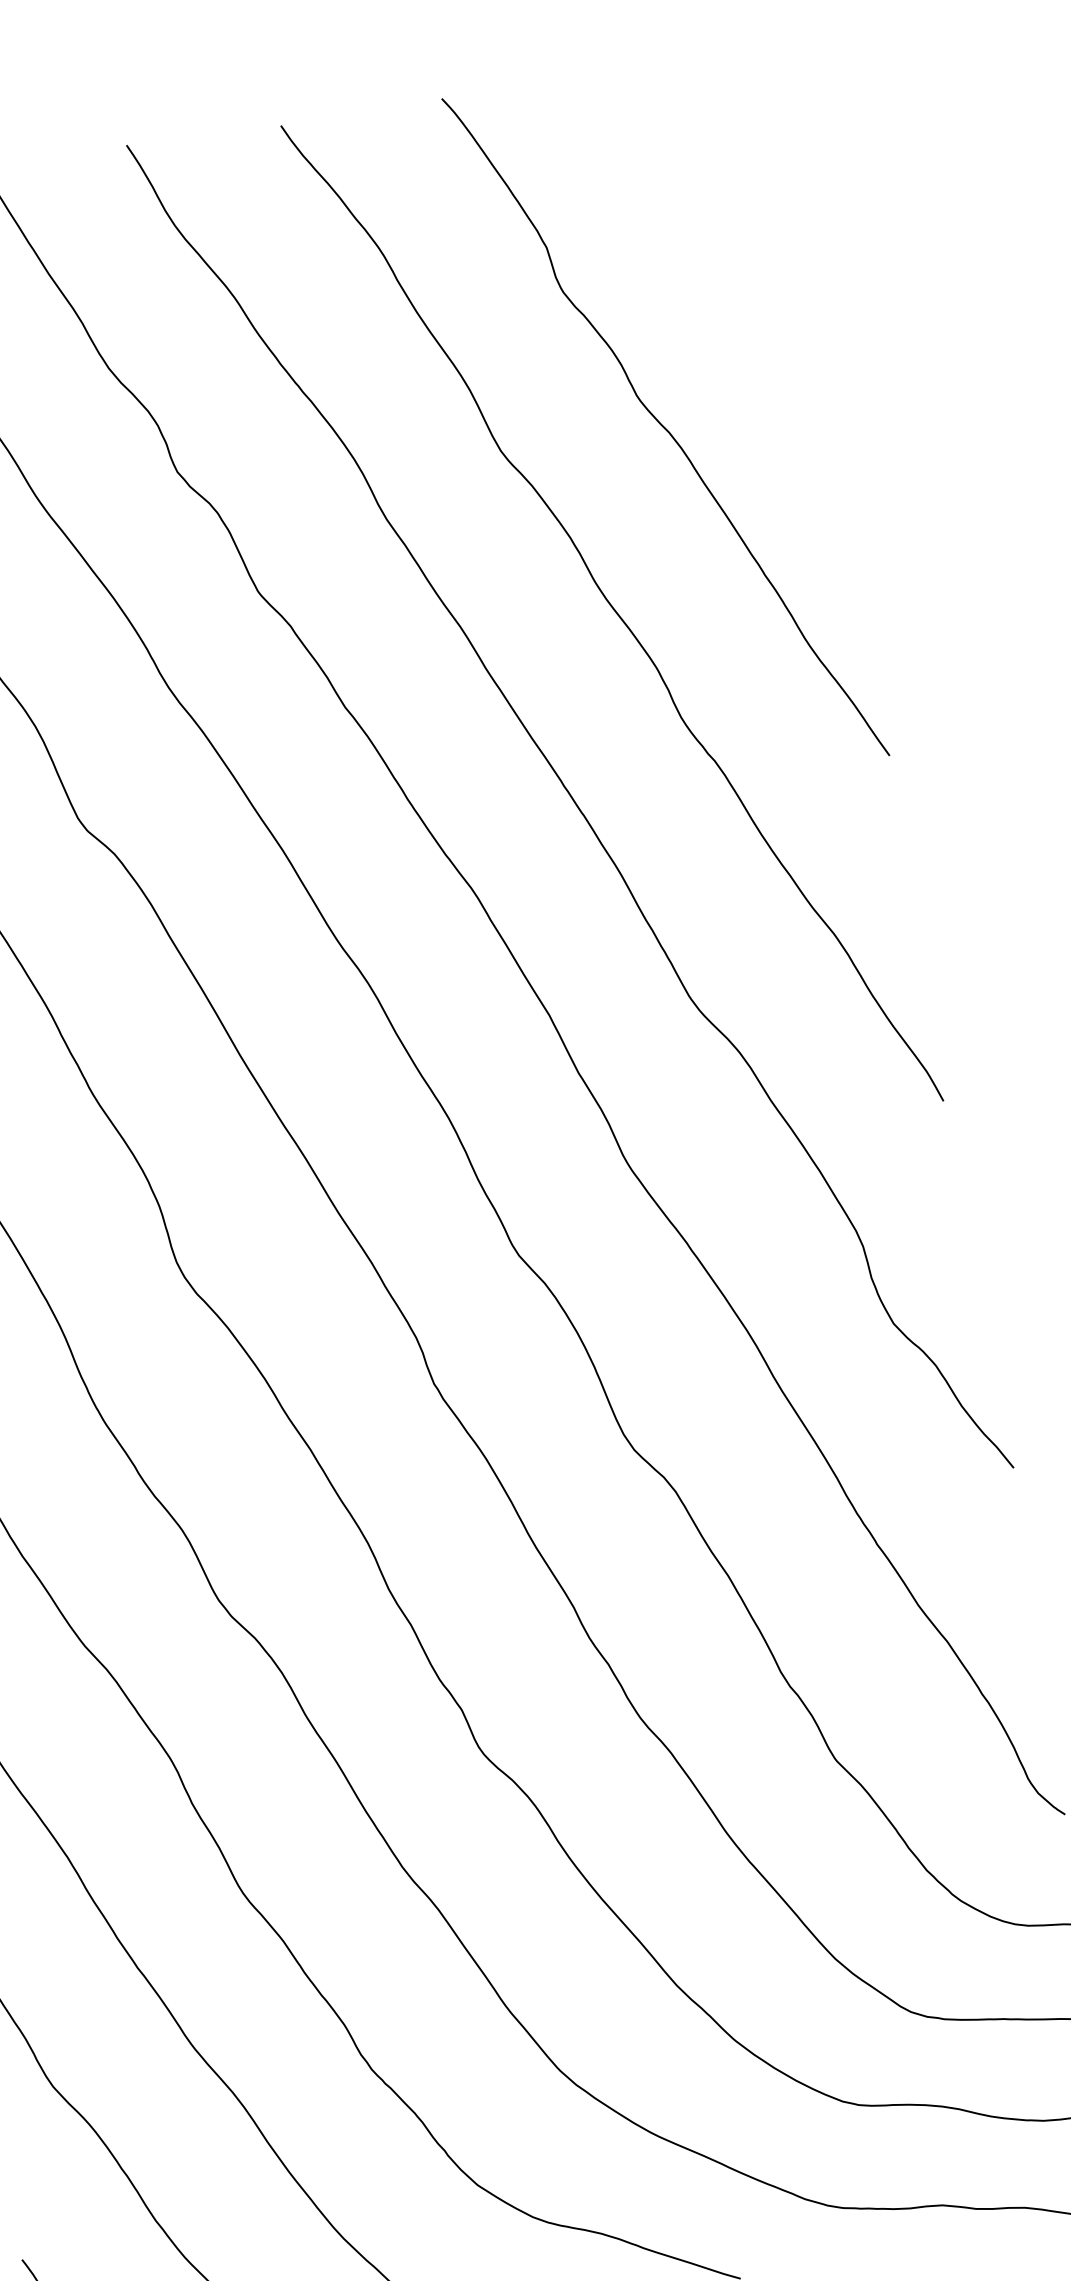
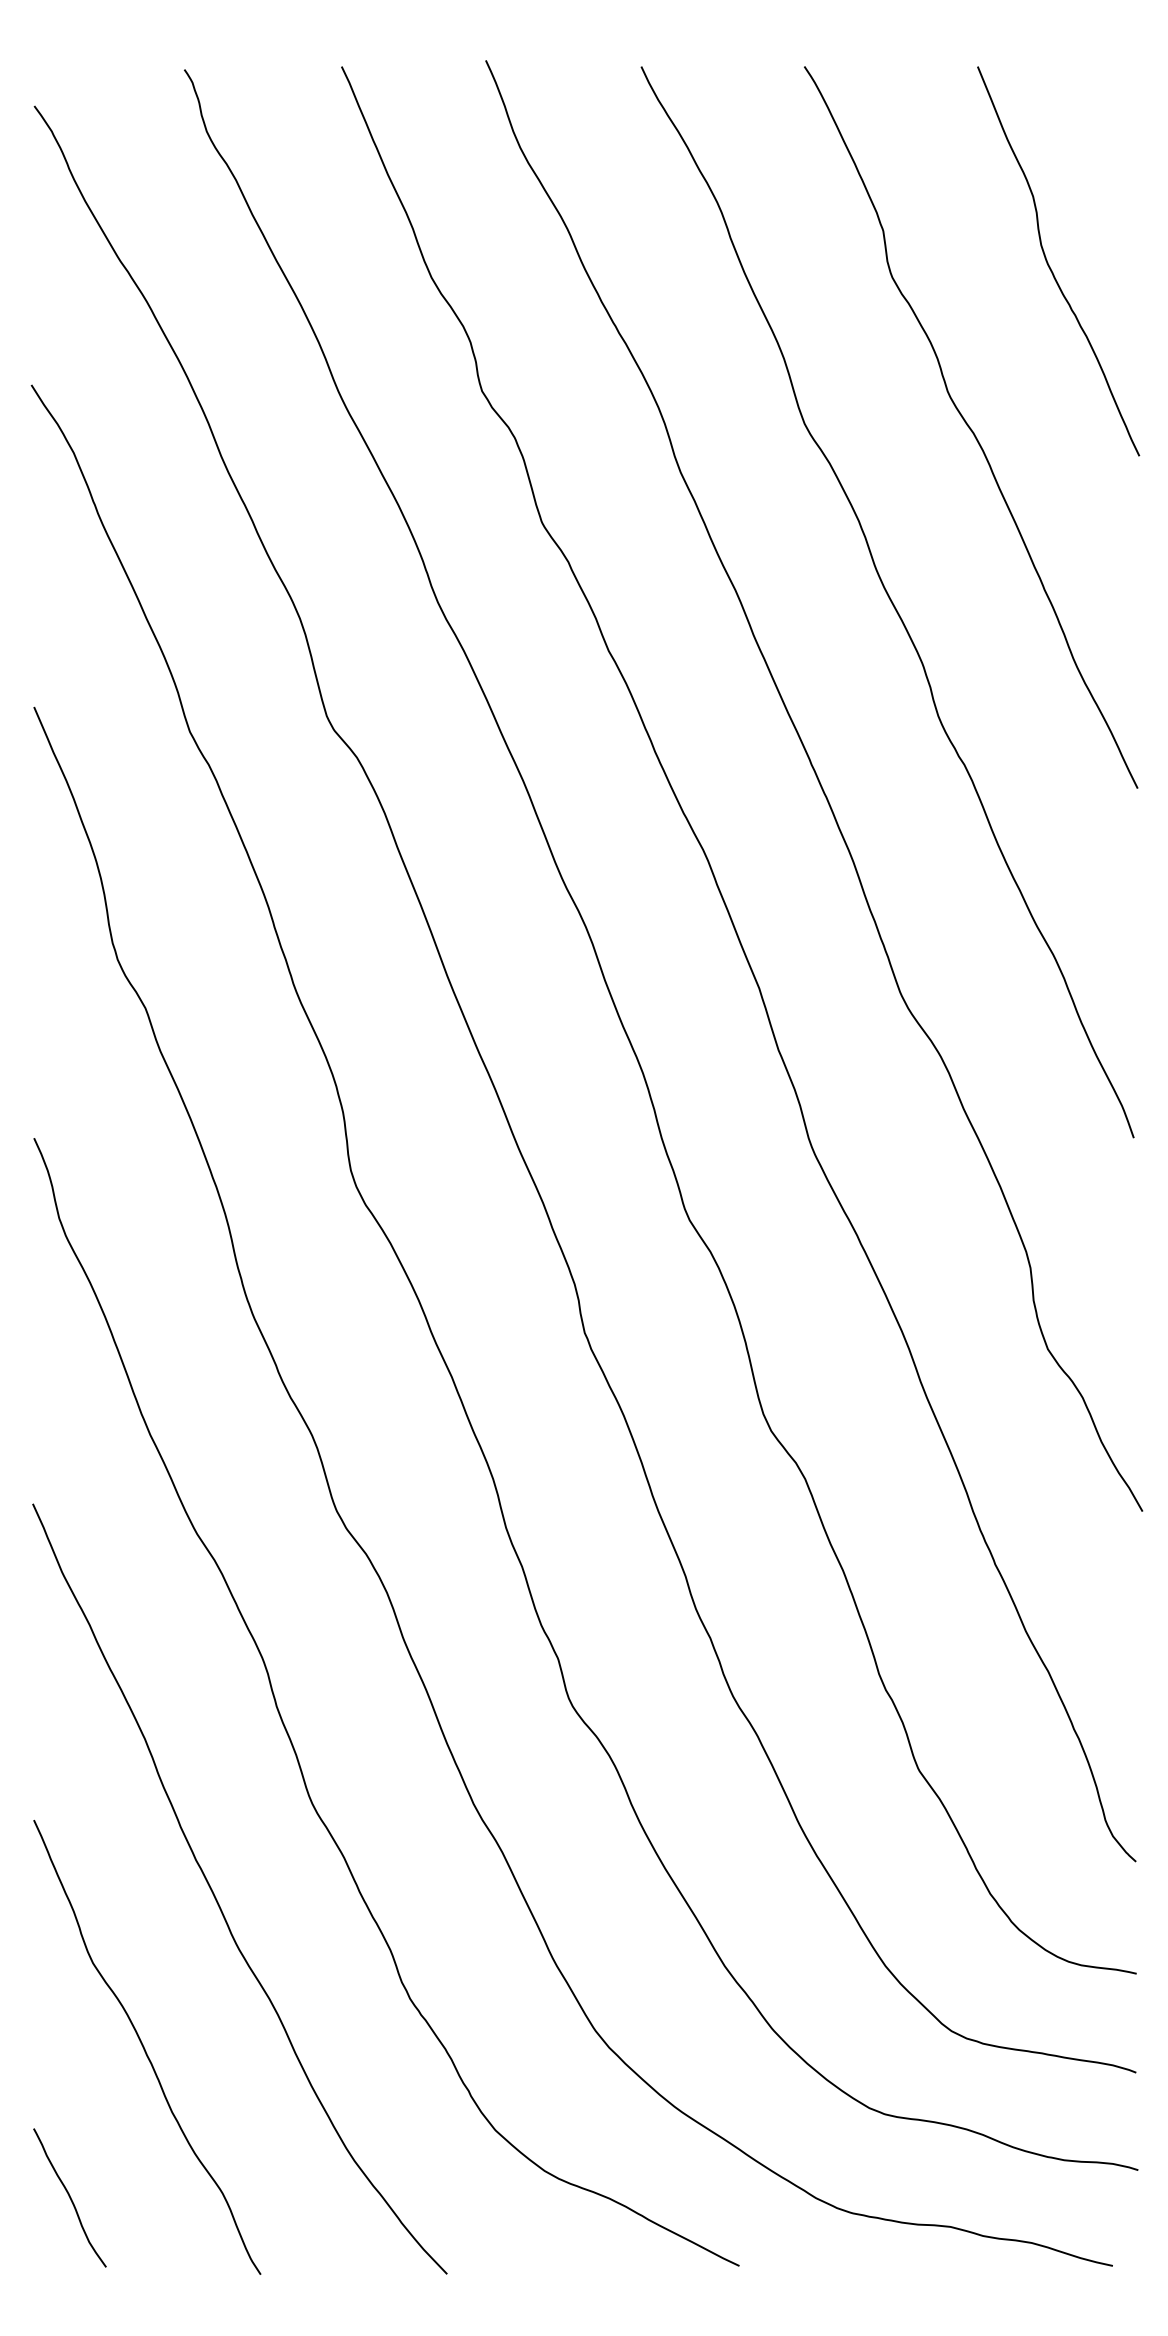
curve: (717, 255) -> (1050, 266), added

